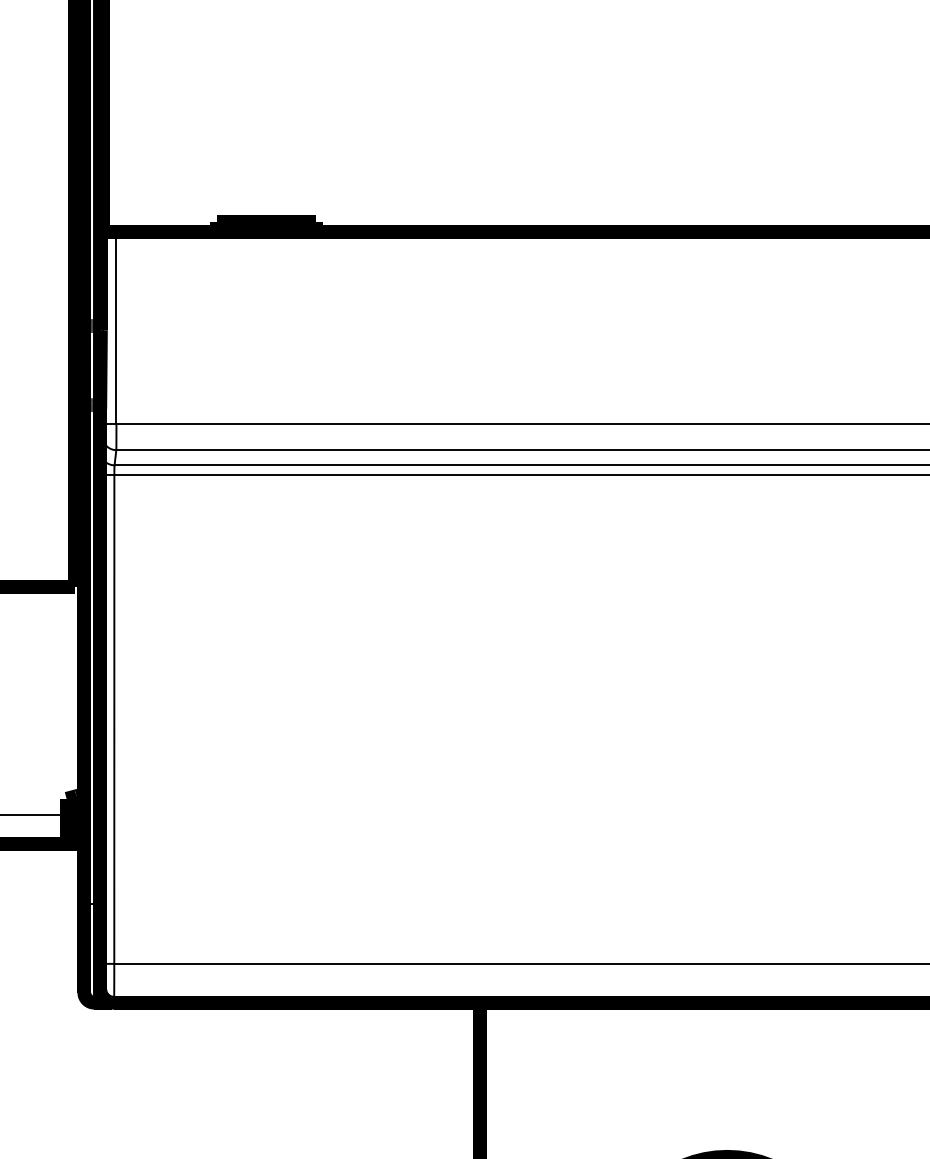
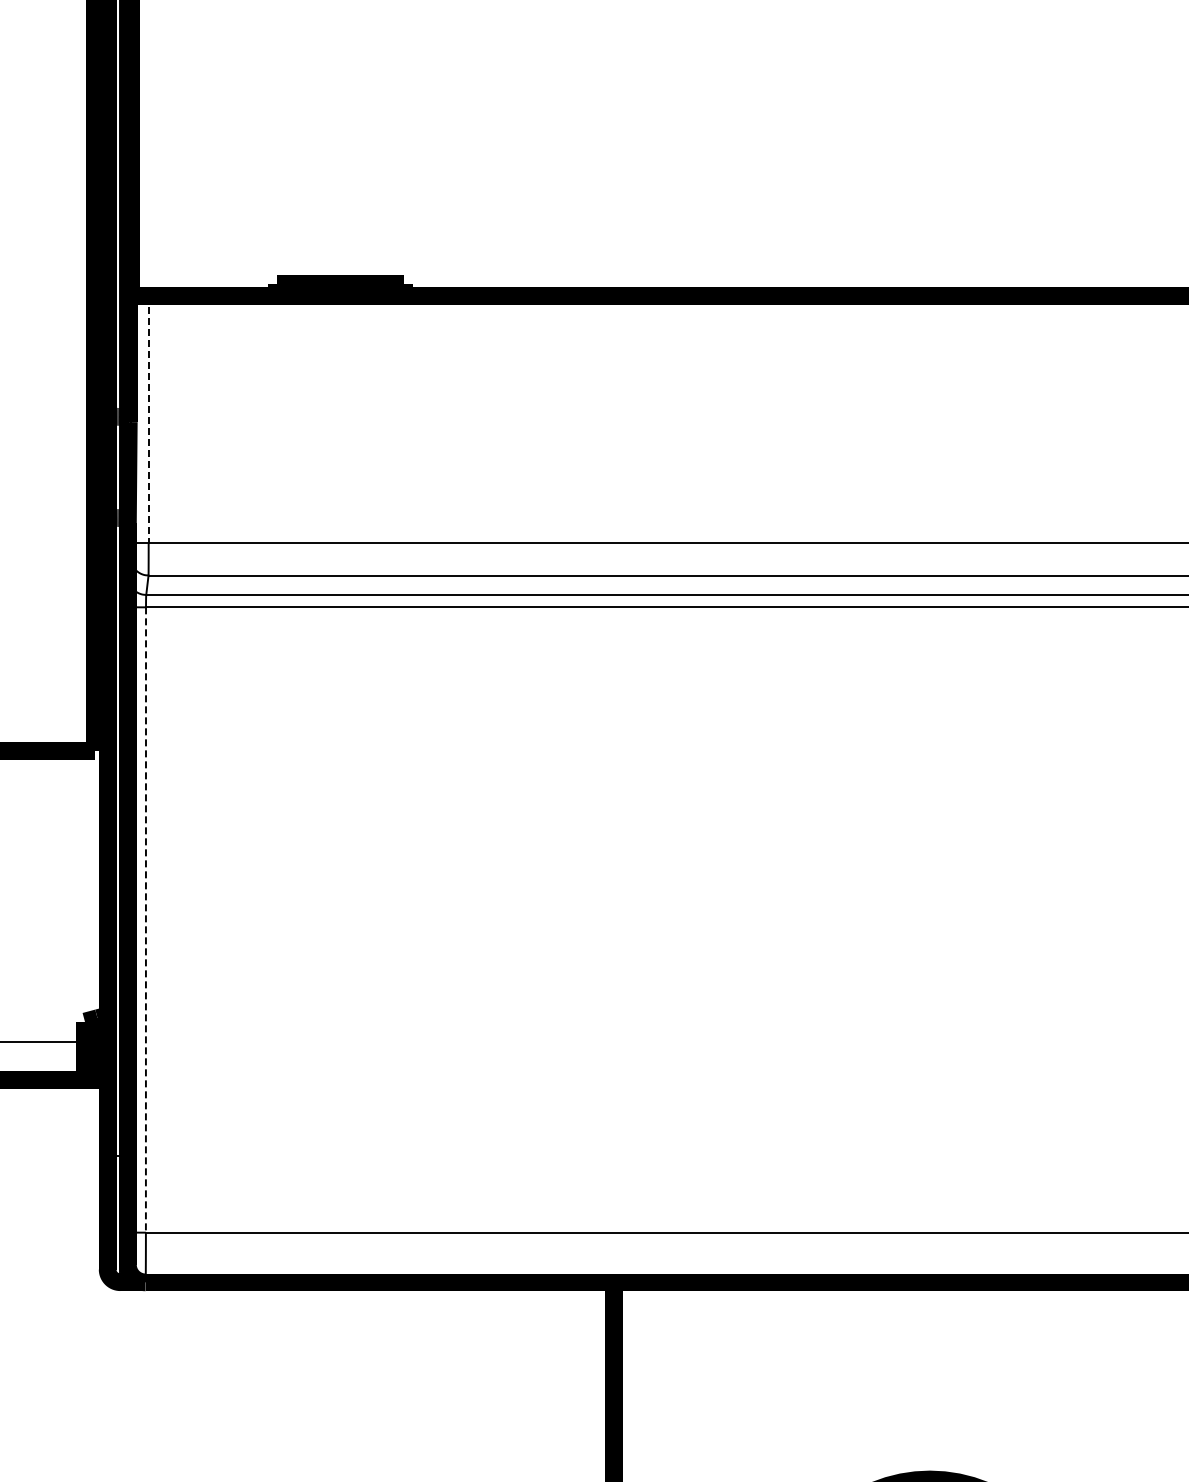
line: (116, 328) -> (148, 419), solid -> dashed
line: (113, 719) -> (145, 920), solid -> dashed

